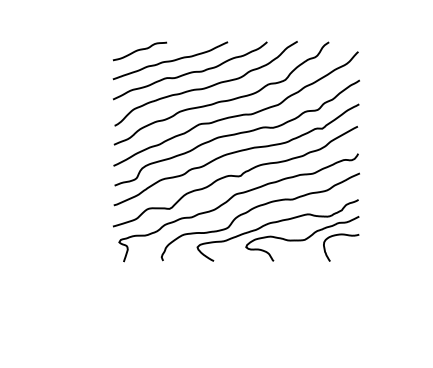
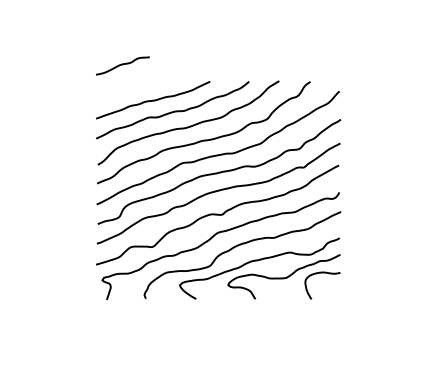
curve: (139, 50) -> (122, 65), moved

